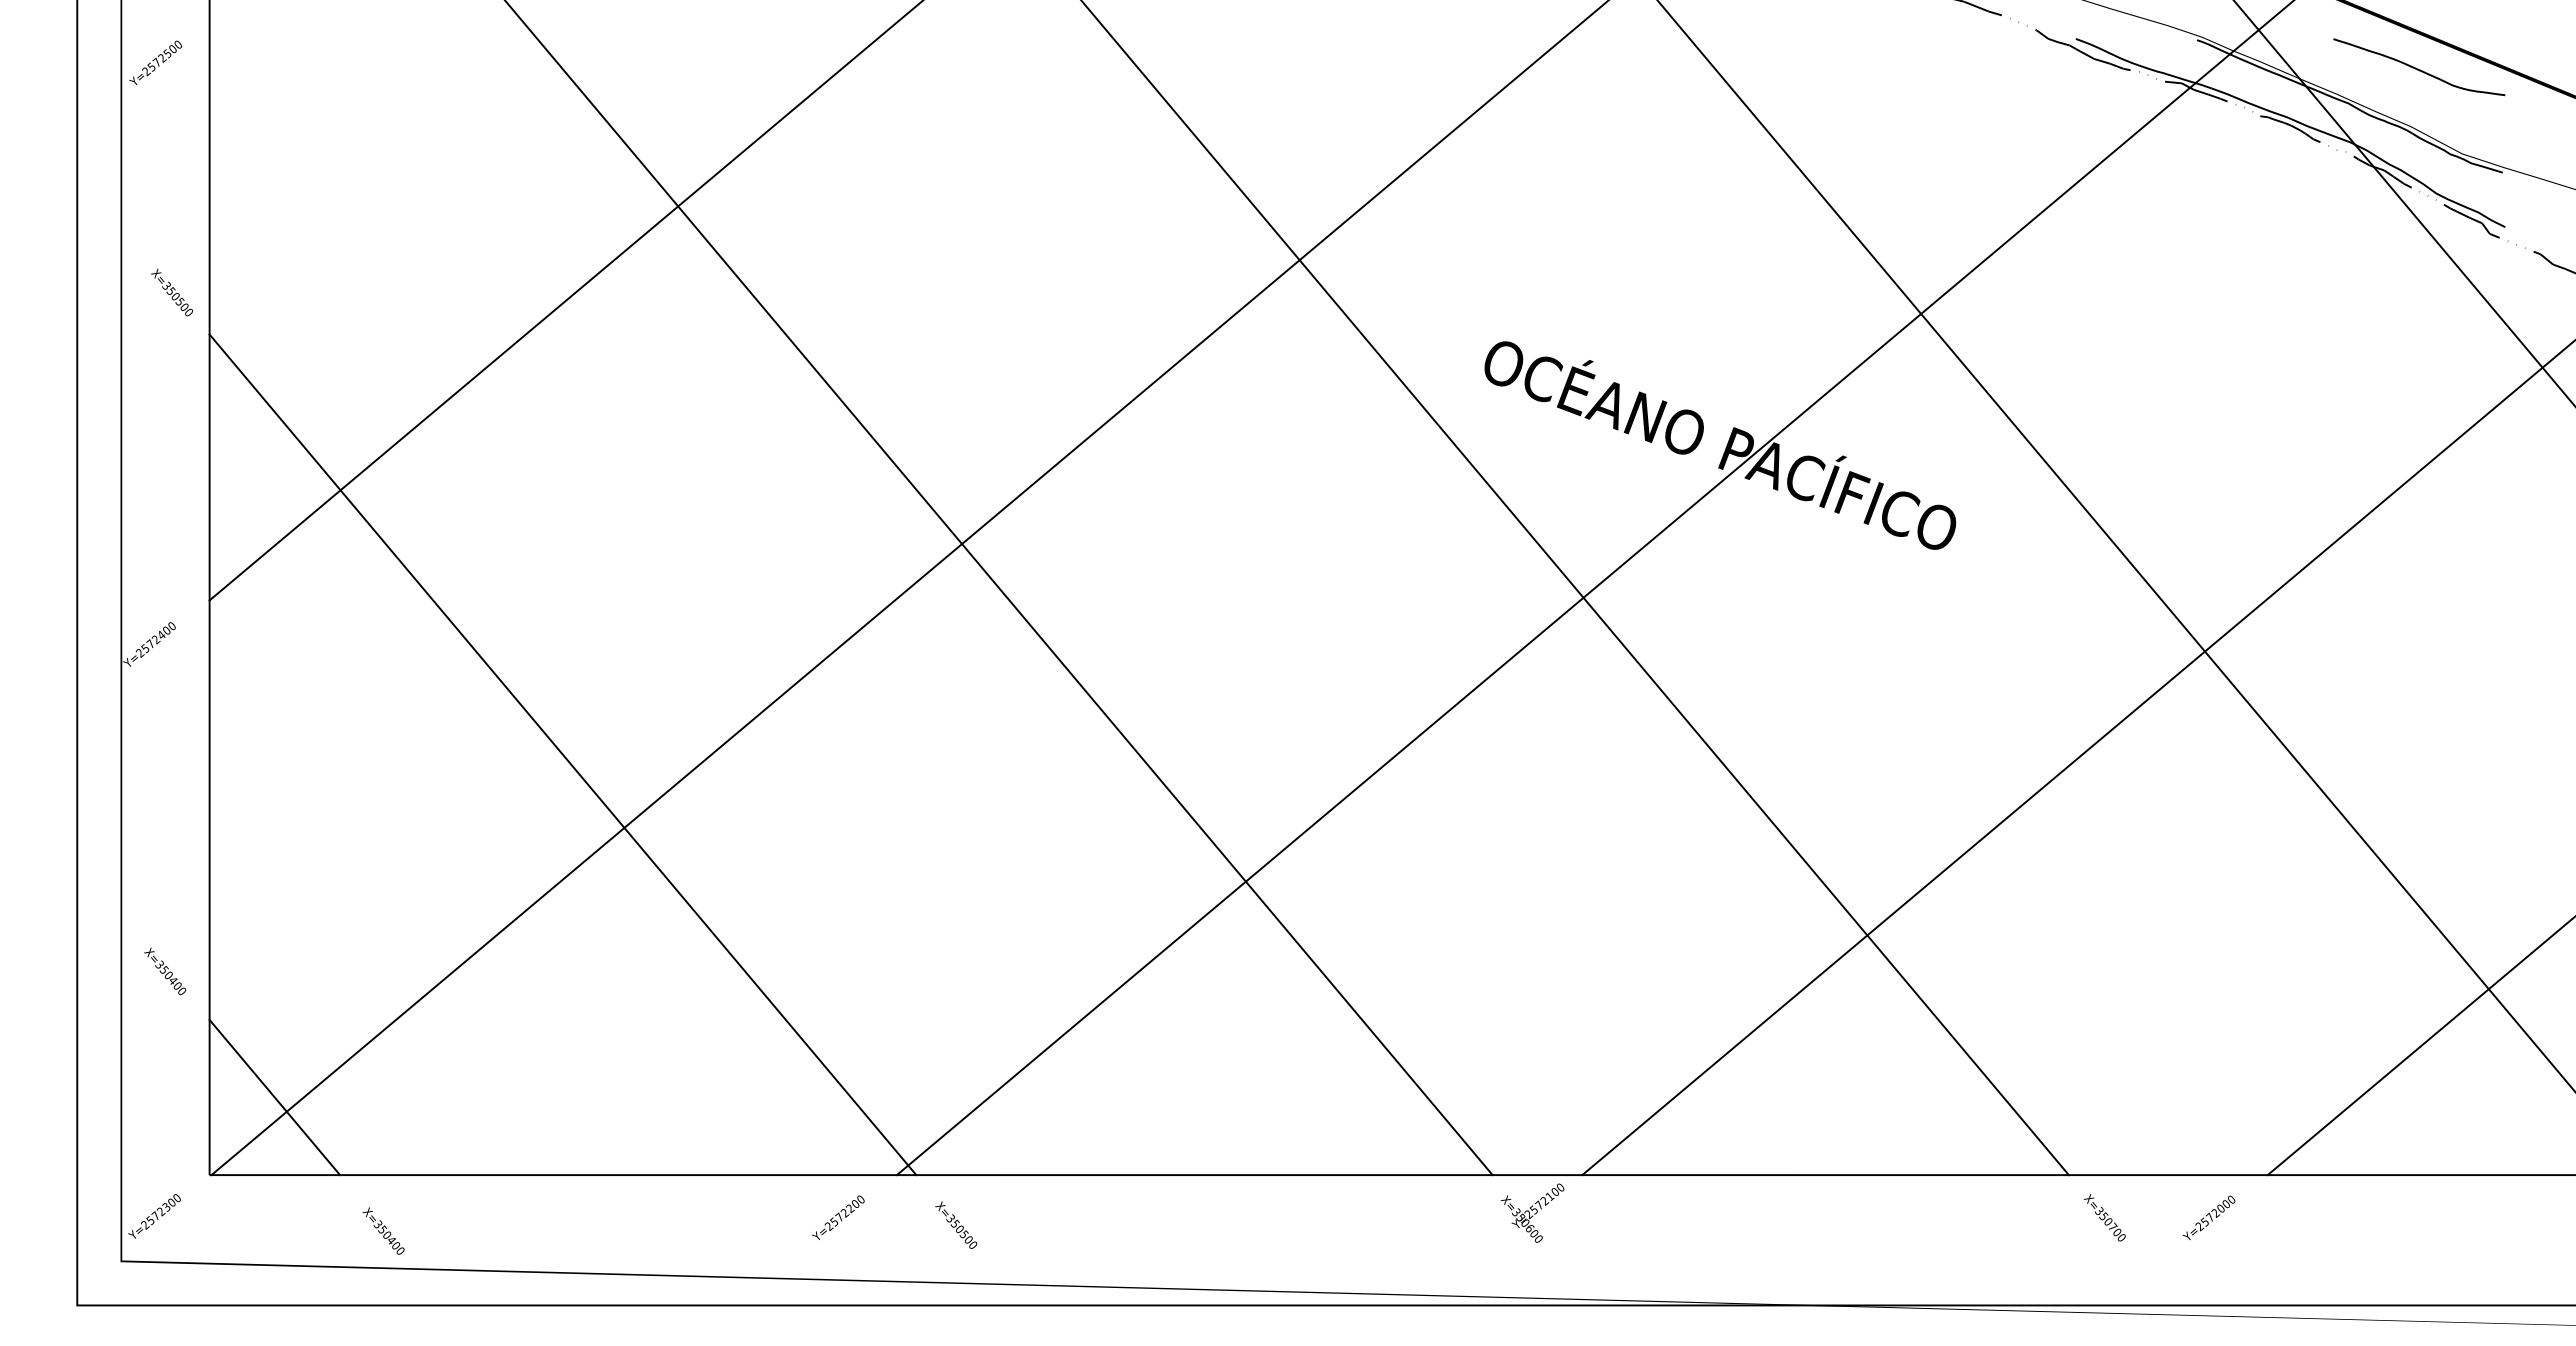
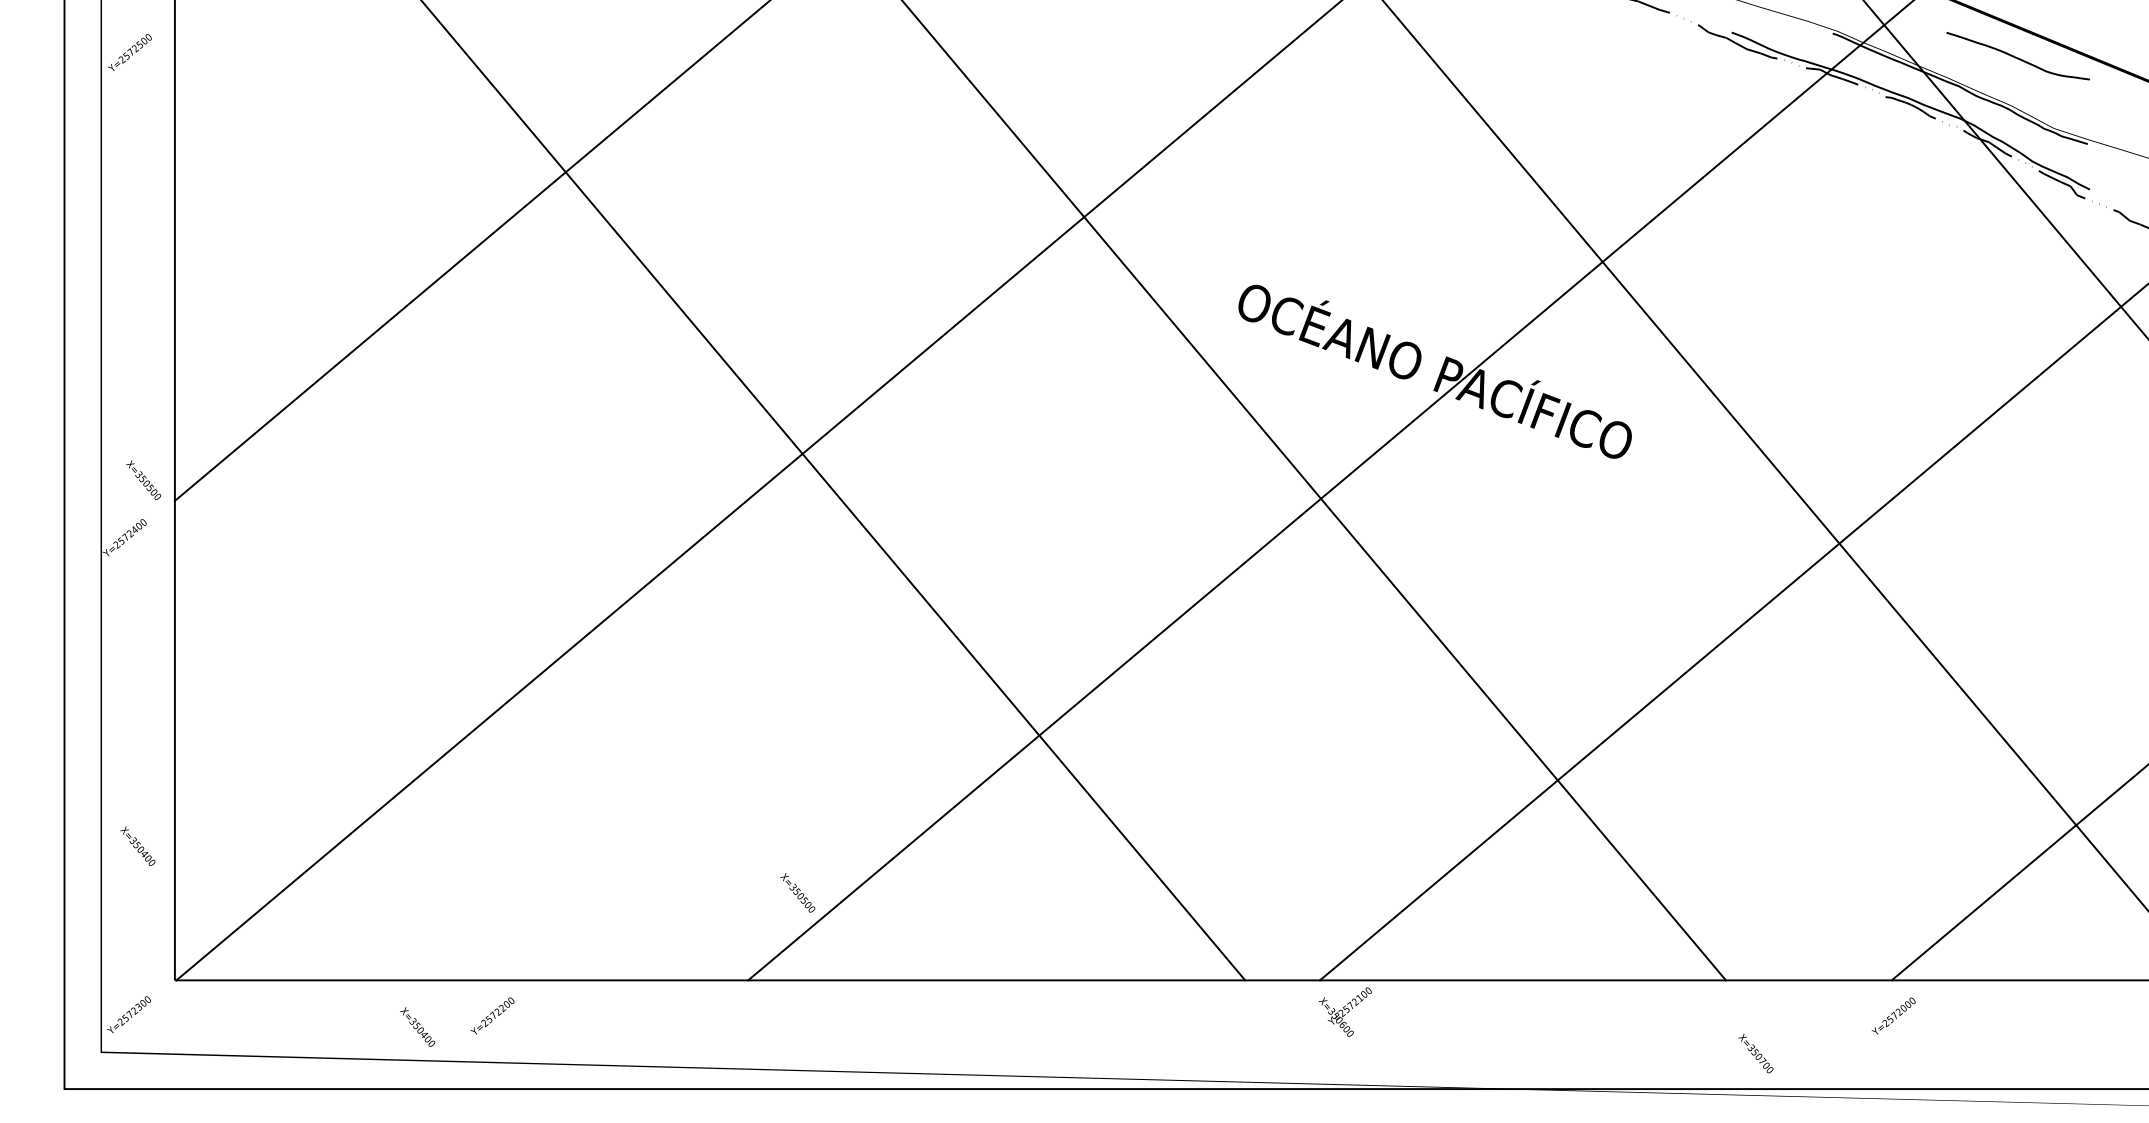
text: (171, 292) -> (143, 480), moved
line: (562, 754) -> (469, 629), removed
text: (165, 971) -> (138, 846), moved
line: (274, 1097) -> (229, 915), removed
text: (1532, 1212) -> (1345, 1011), moved
text: (838, 1217) -> (492, 1015), moved
text: (2104, 1217) -> (1755, 1053), moved
text: (2208, 1217) -> (1893, 1015), moved
text: (956, 1224) -> (797, 892), moved
text: (383, 1230) -> (417, 1026), moved

